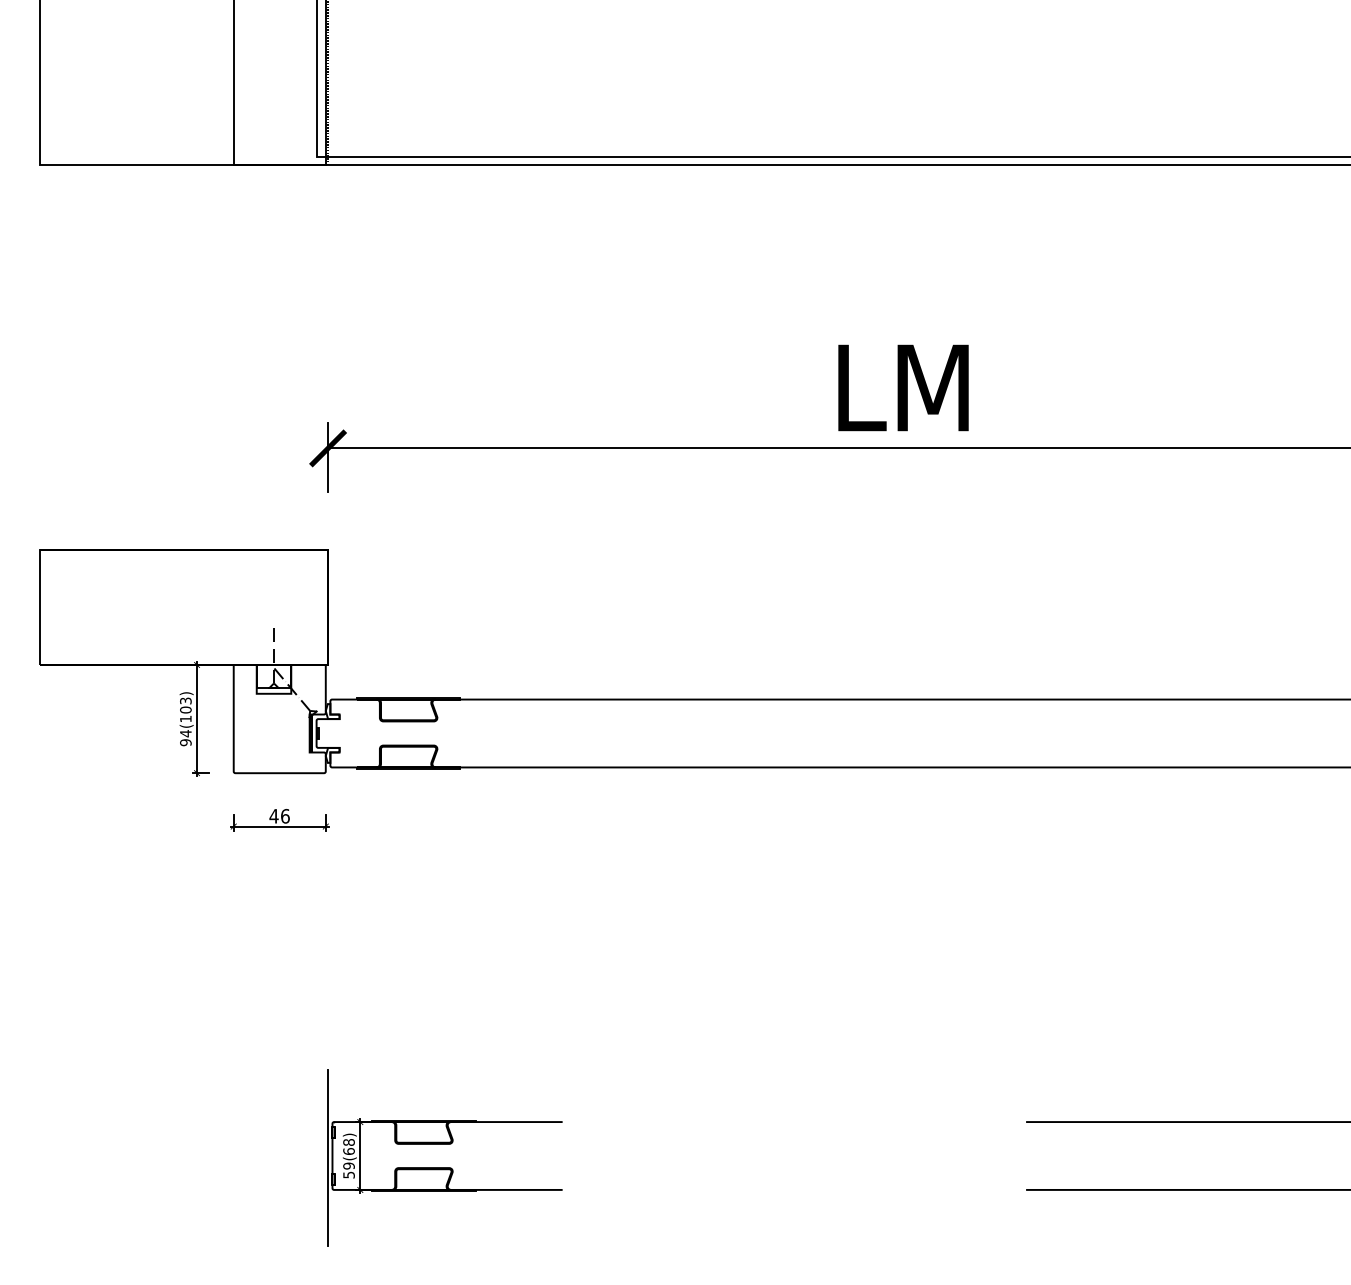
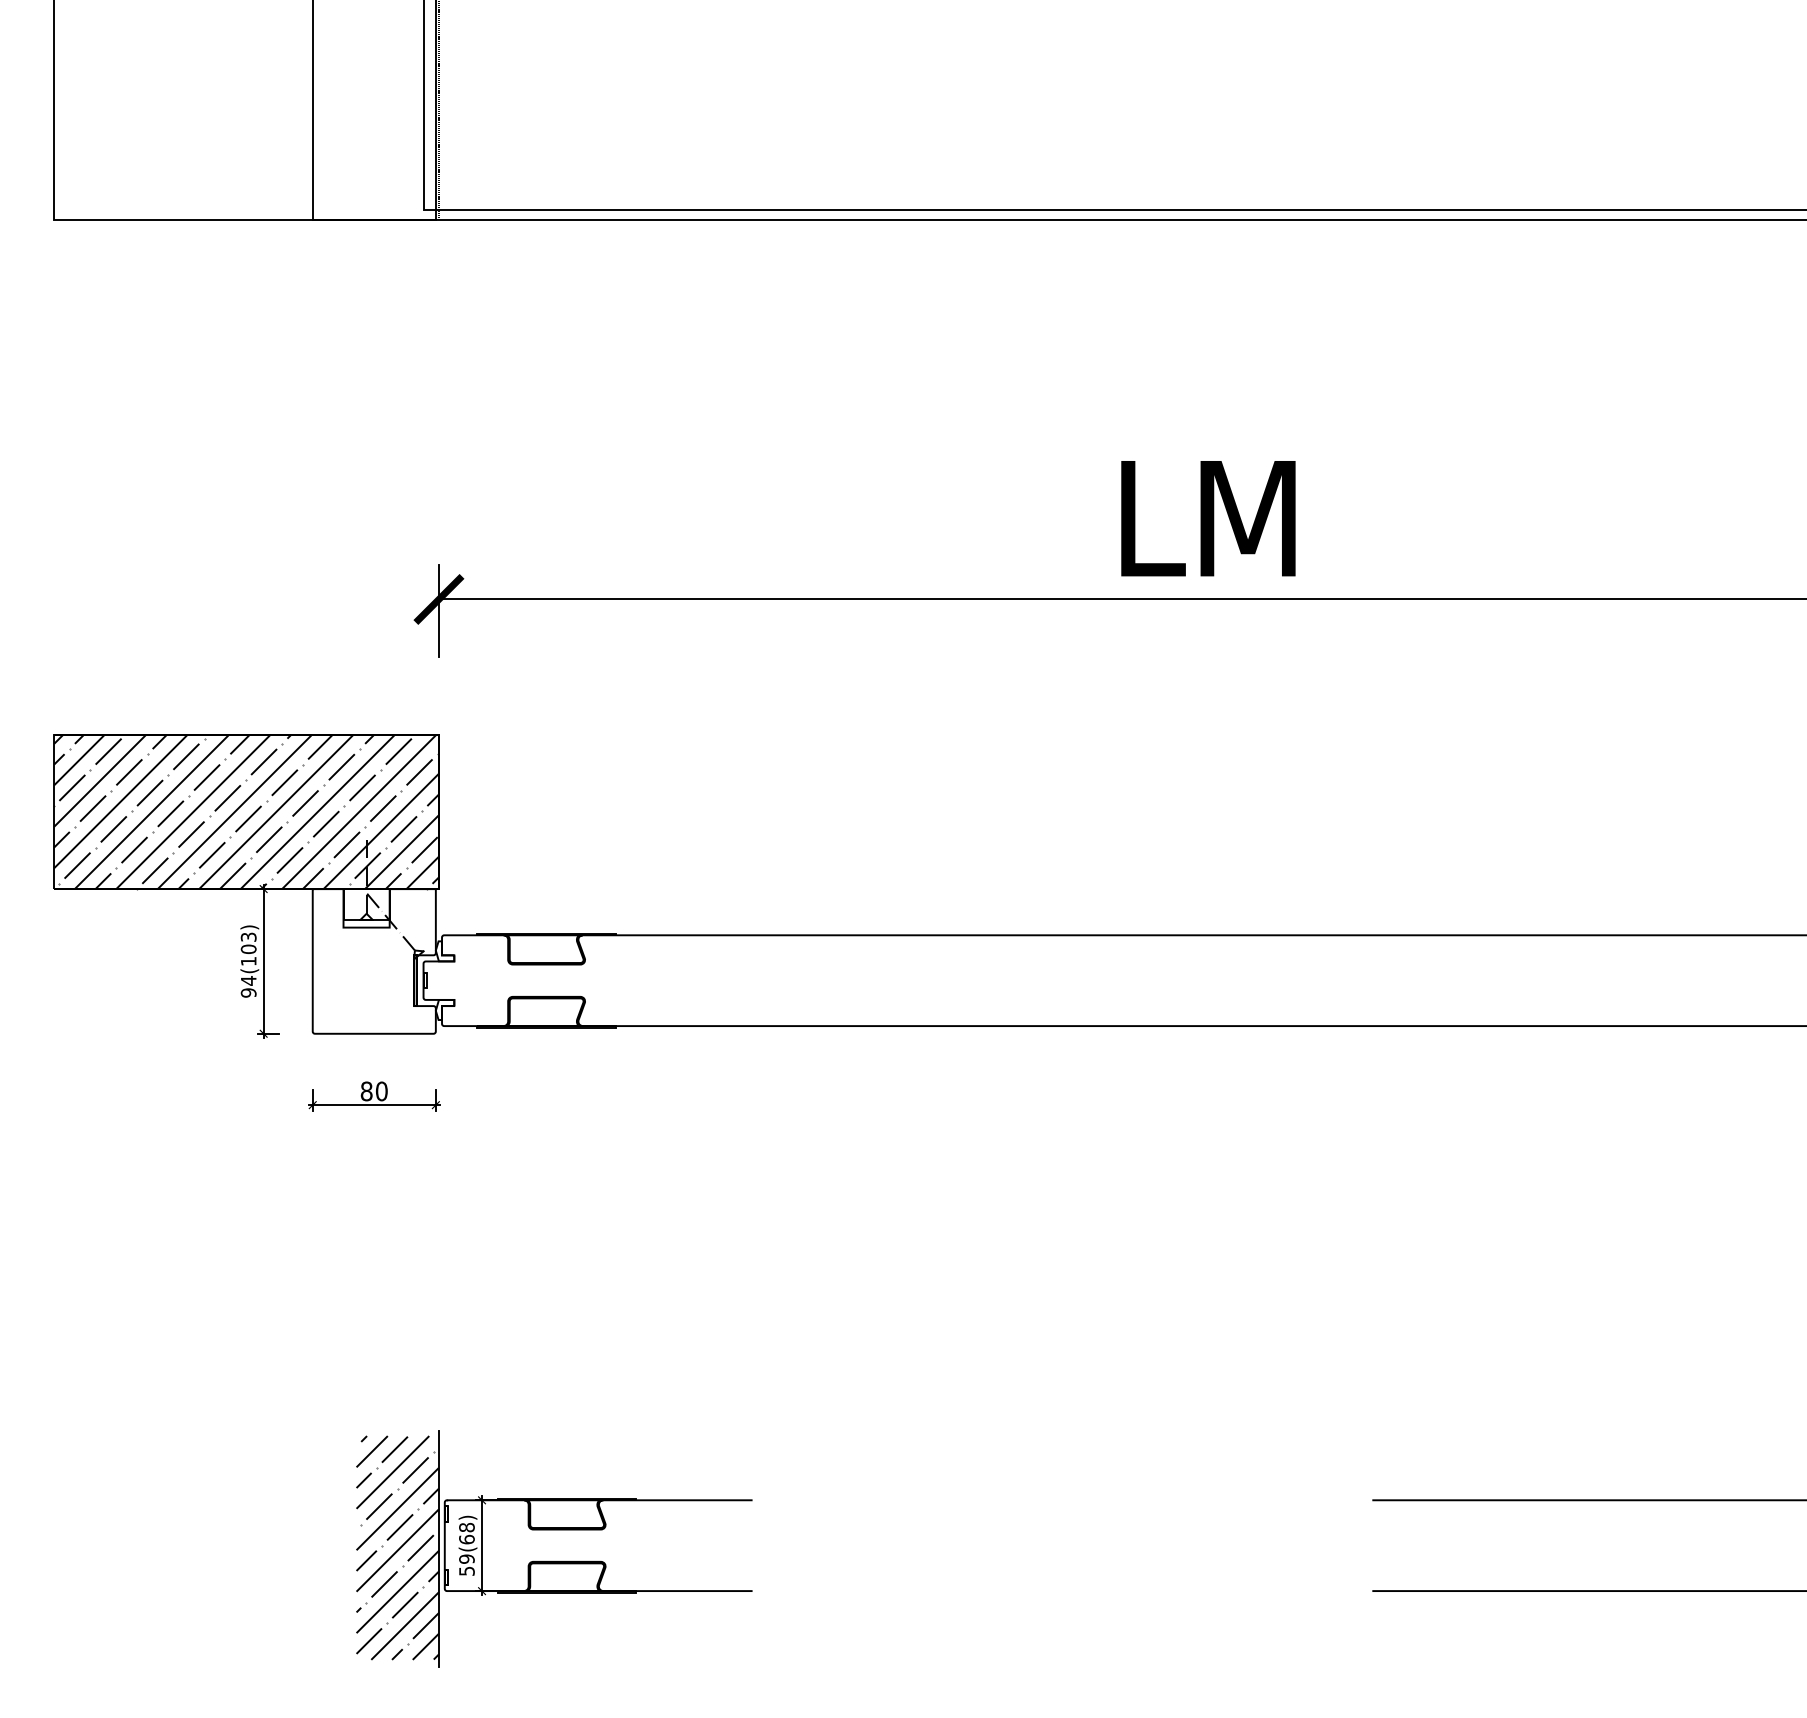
hatch: (184, 607) -> (246, 812), added
text: (279, 816) -> (373, 1091), 46 -> 80
hatch: (297, 1157) -> (397, 1547), added

